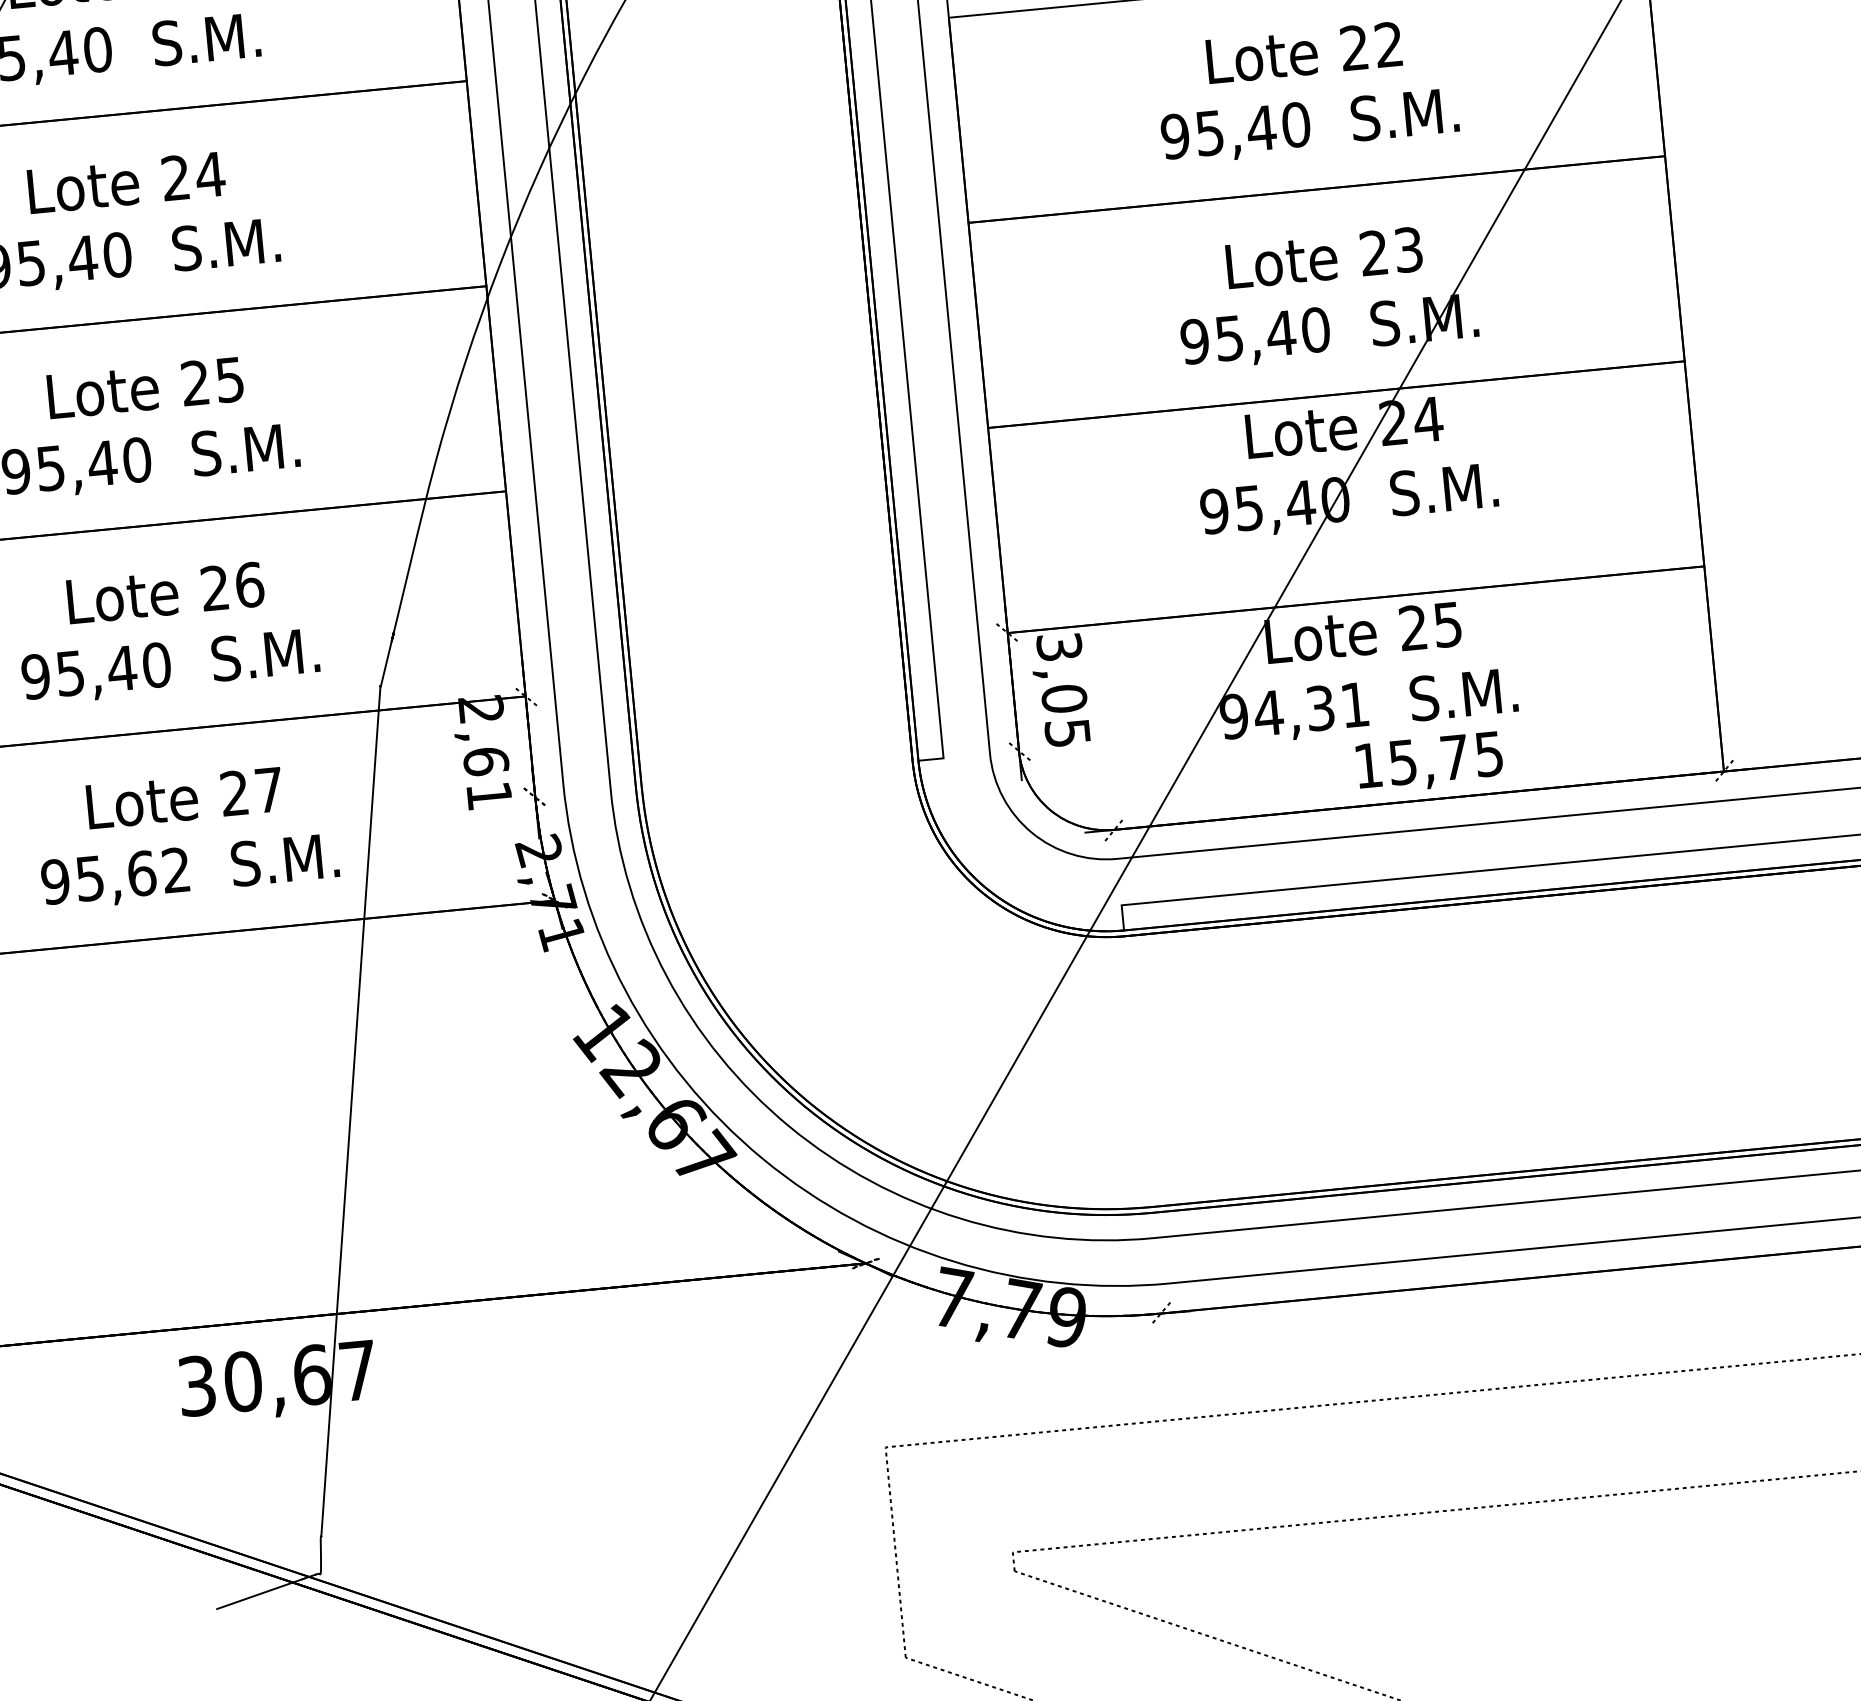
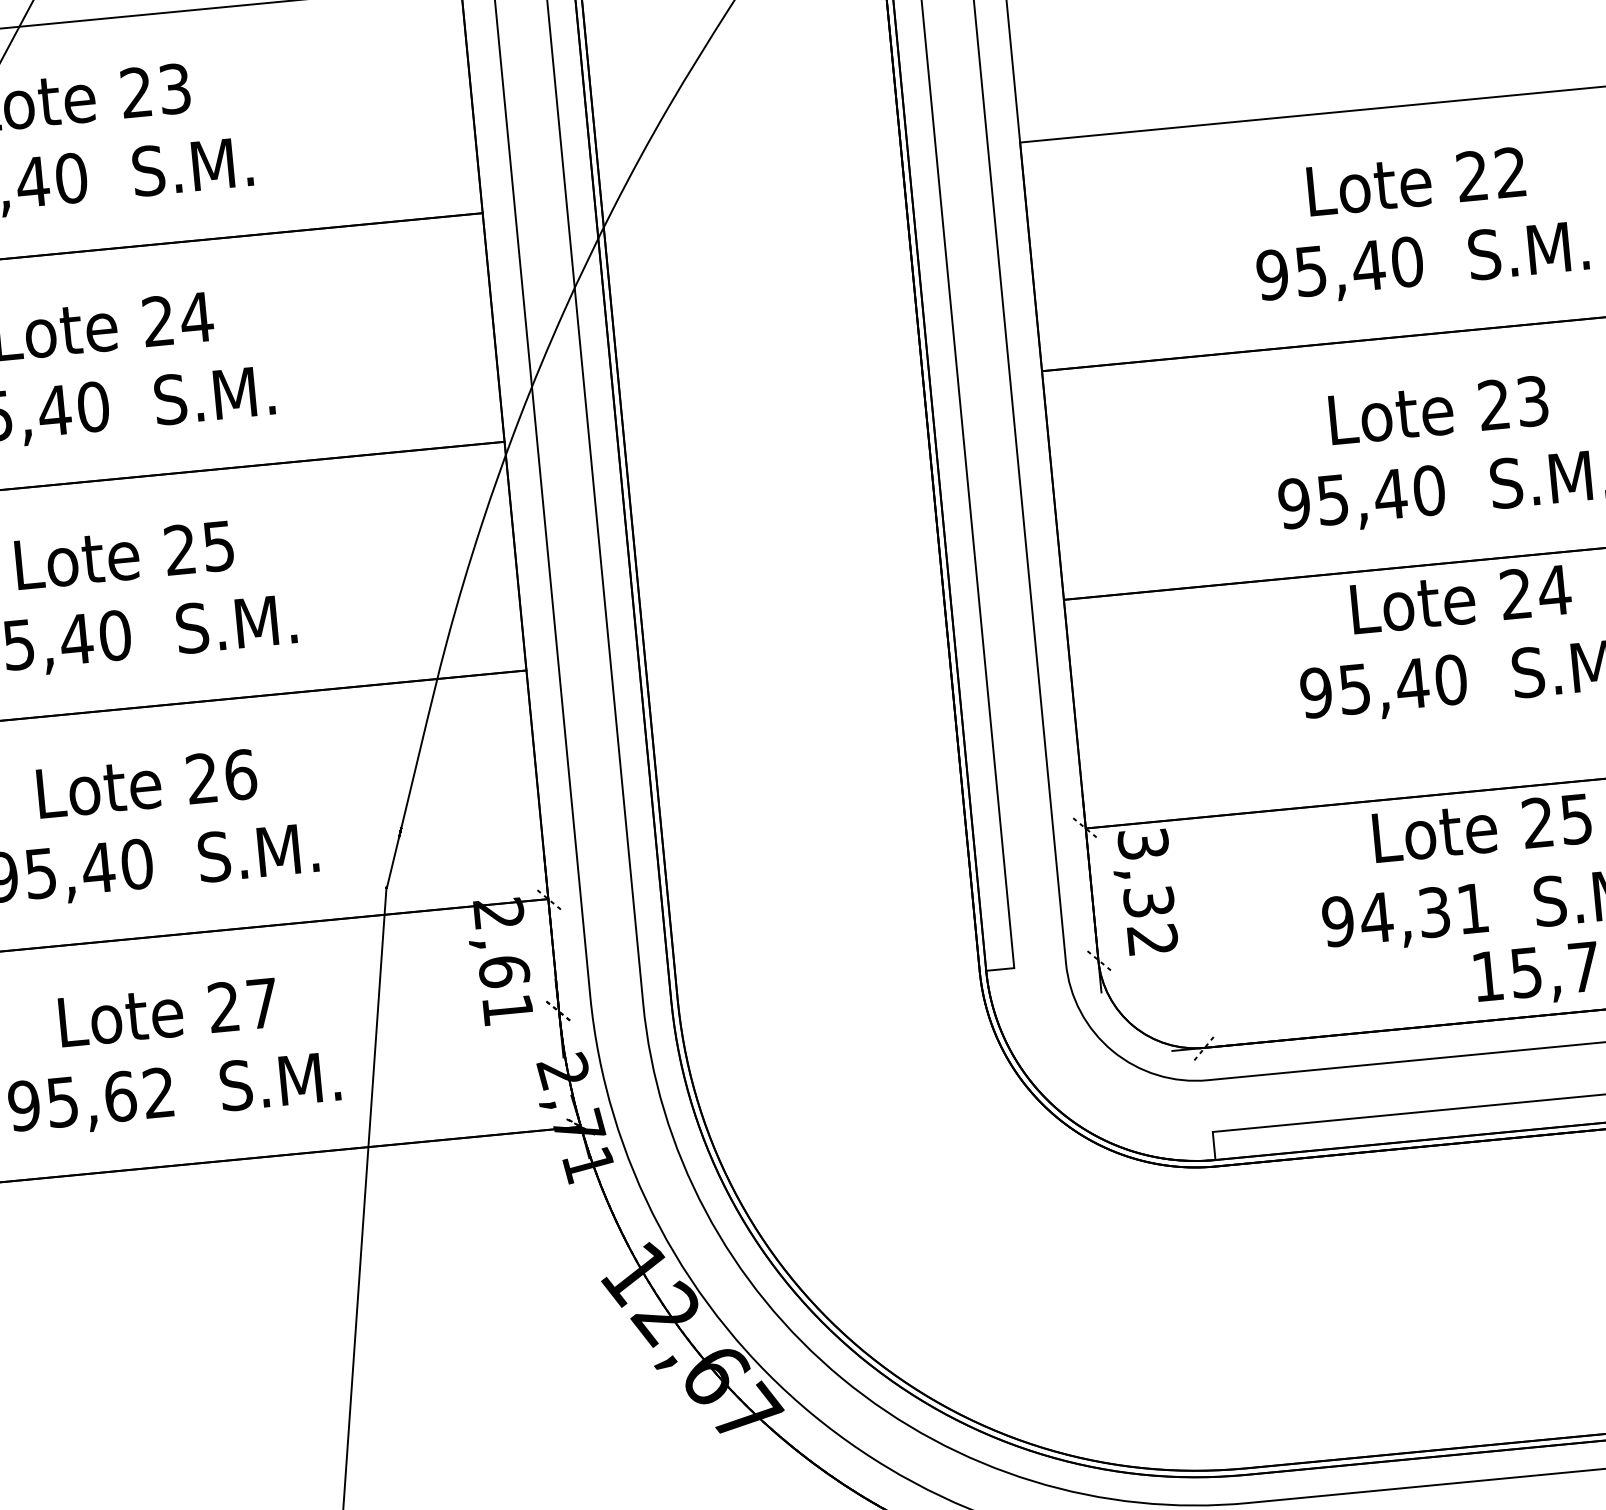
text: (1065, 716) -> (1150, 921), 3,05 -> 3,32

